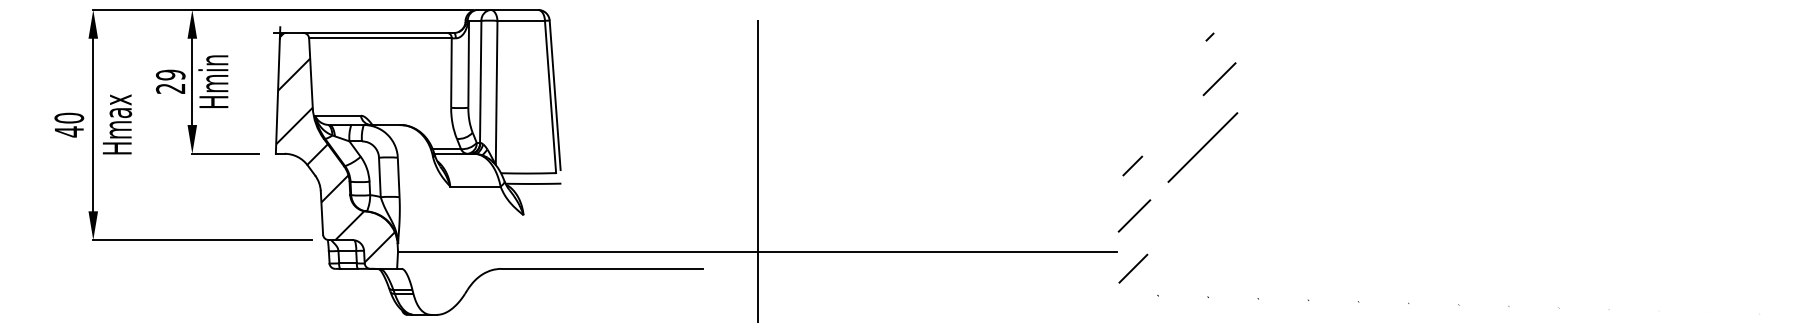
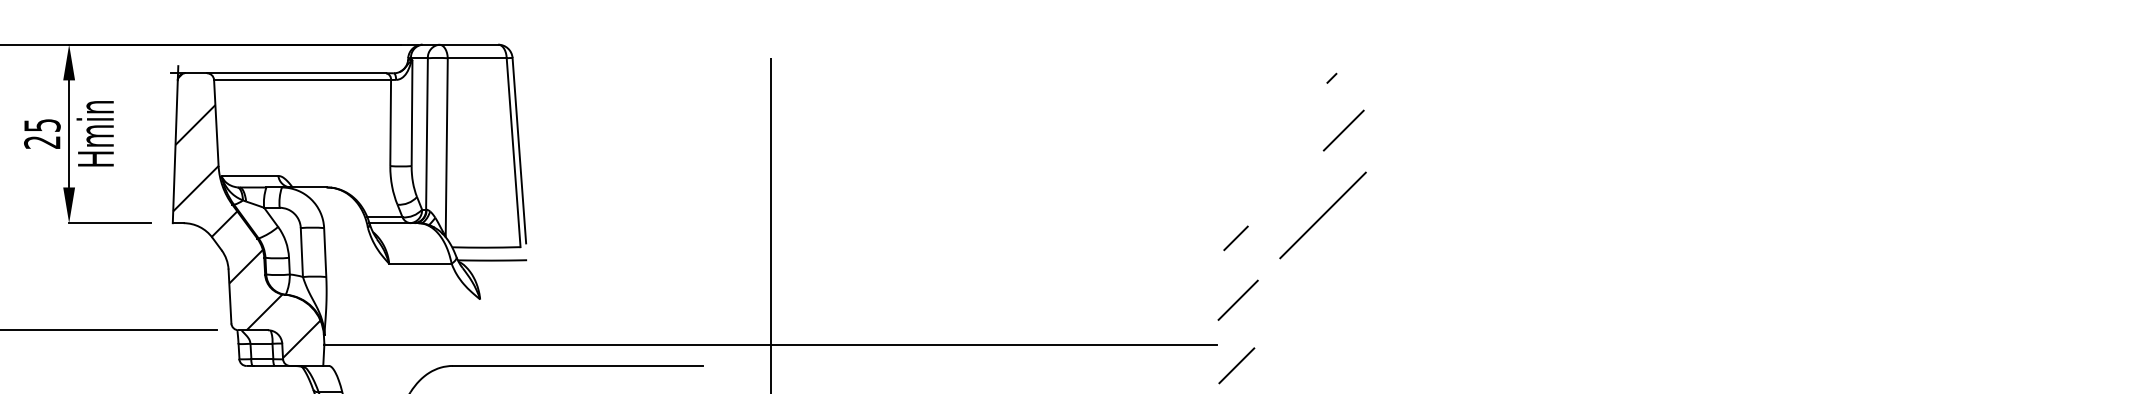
text: (170, 74) -> (42, 124), 29 -> 25

